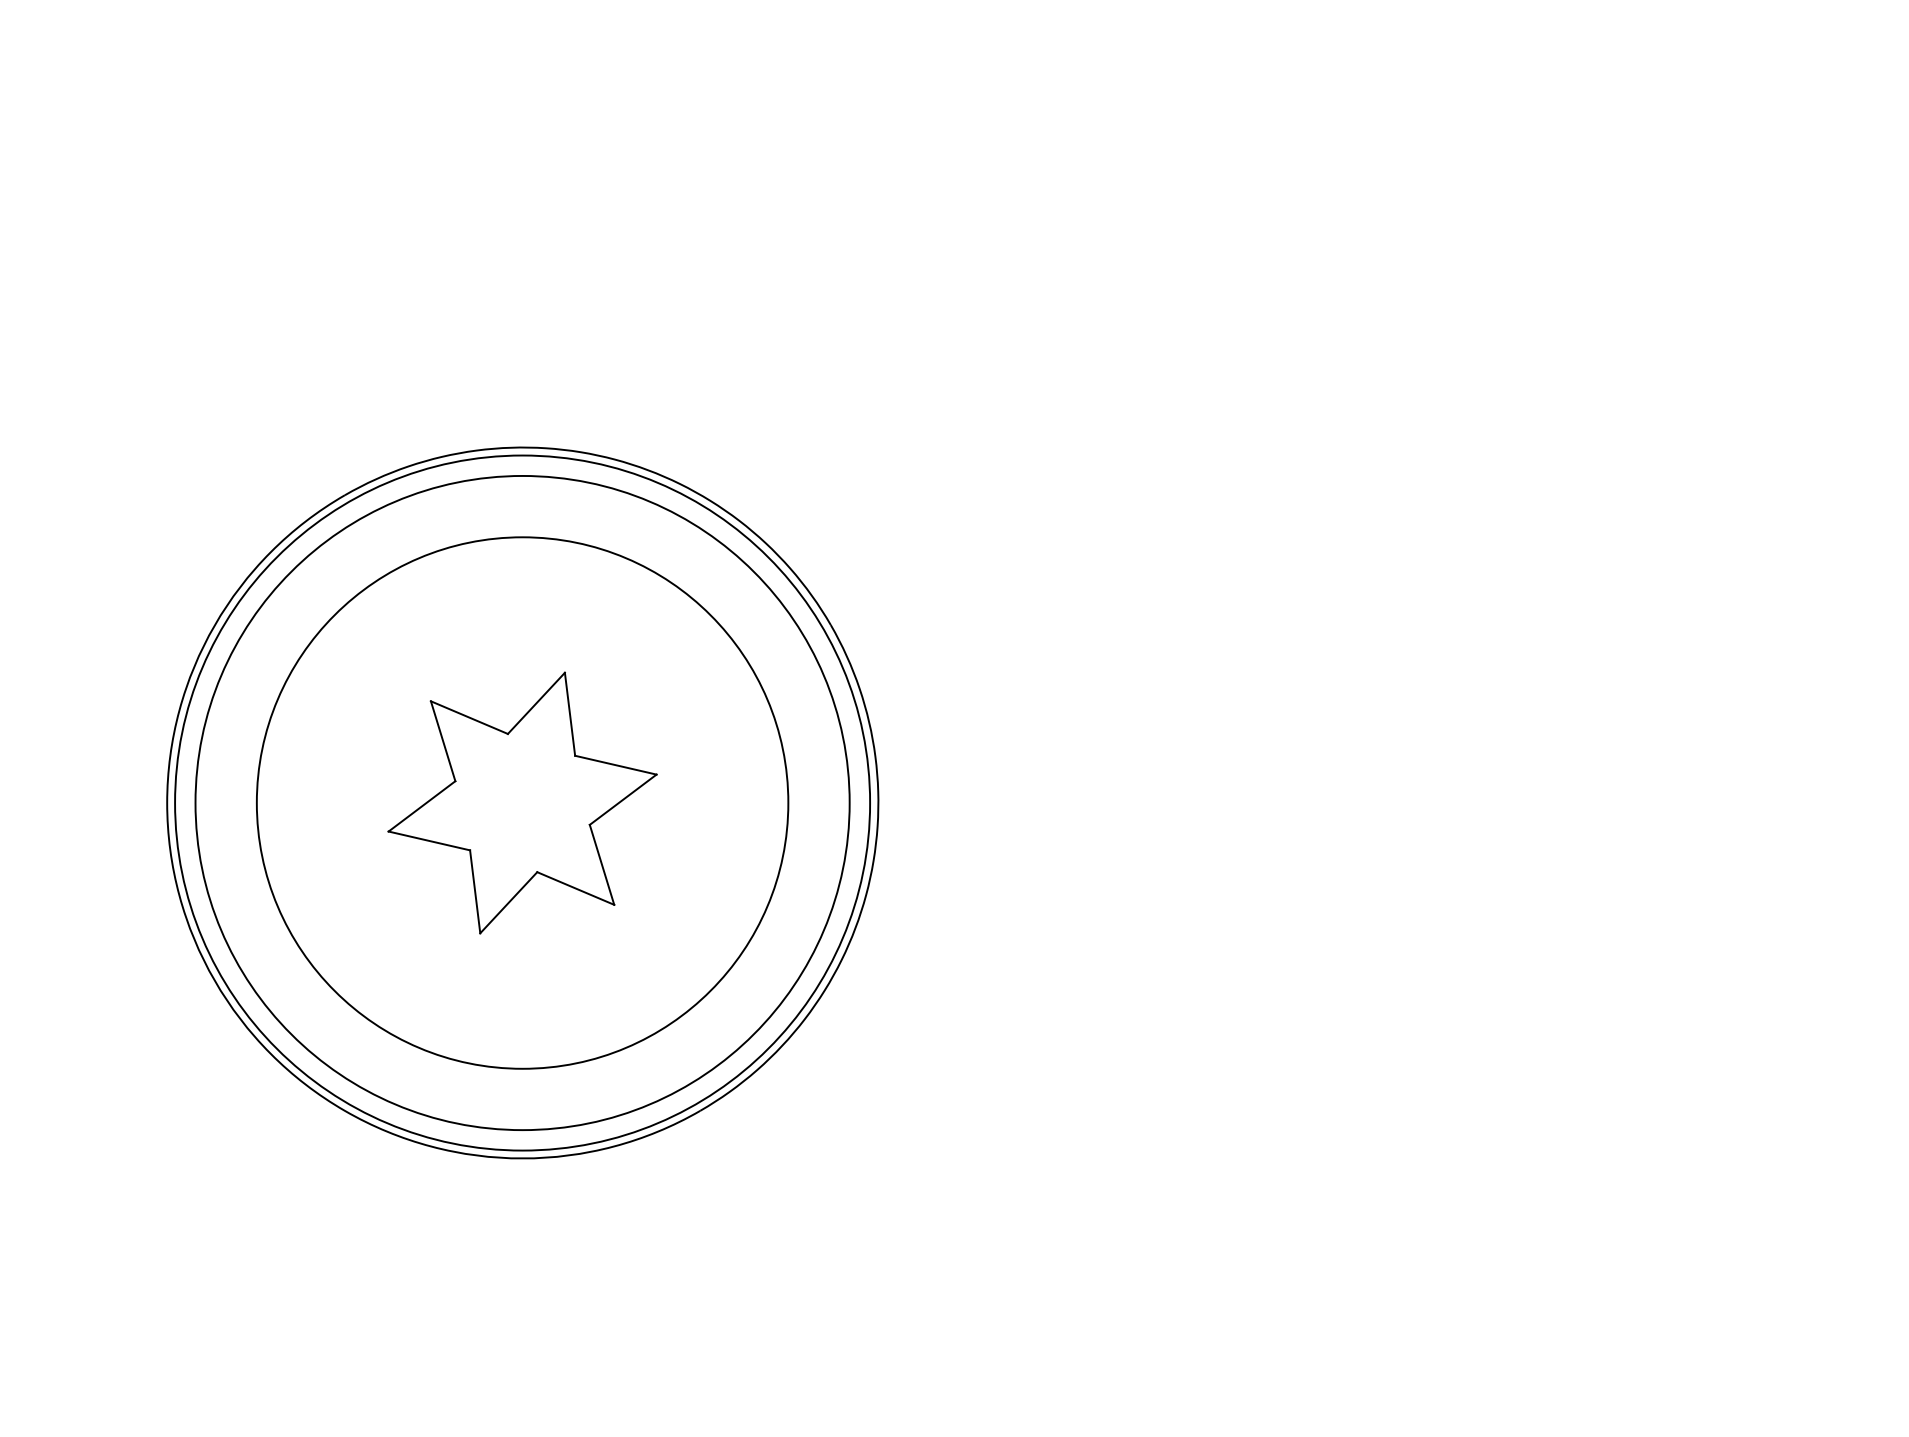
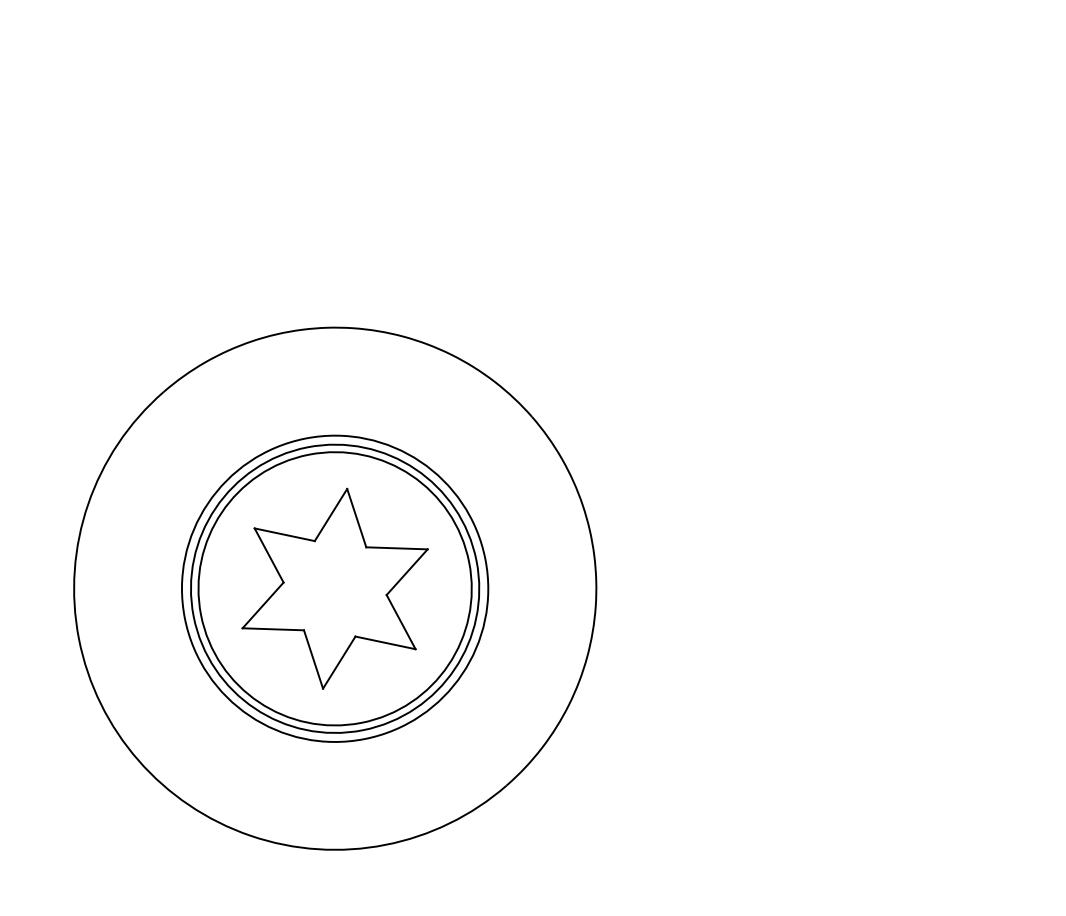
circle: (522, 802) -> (334, 588), size x0.6
circle: (522, 802) -> (334, 588), size x0.6
circle: (522, 802) -> (334, 588), size x0.7

